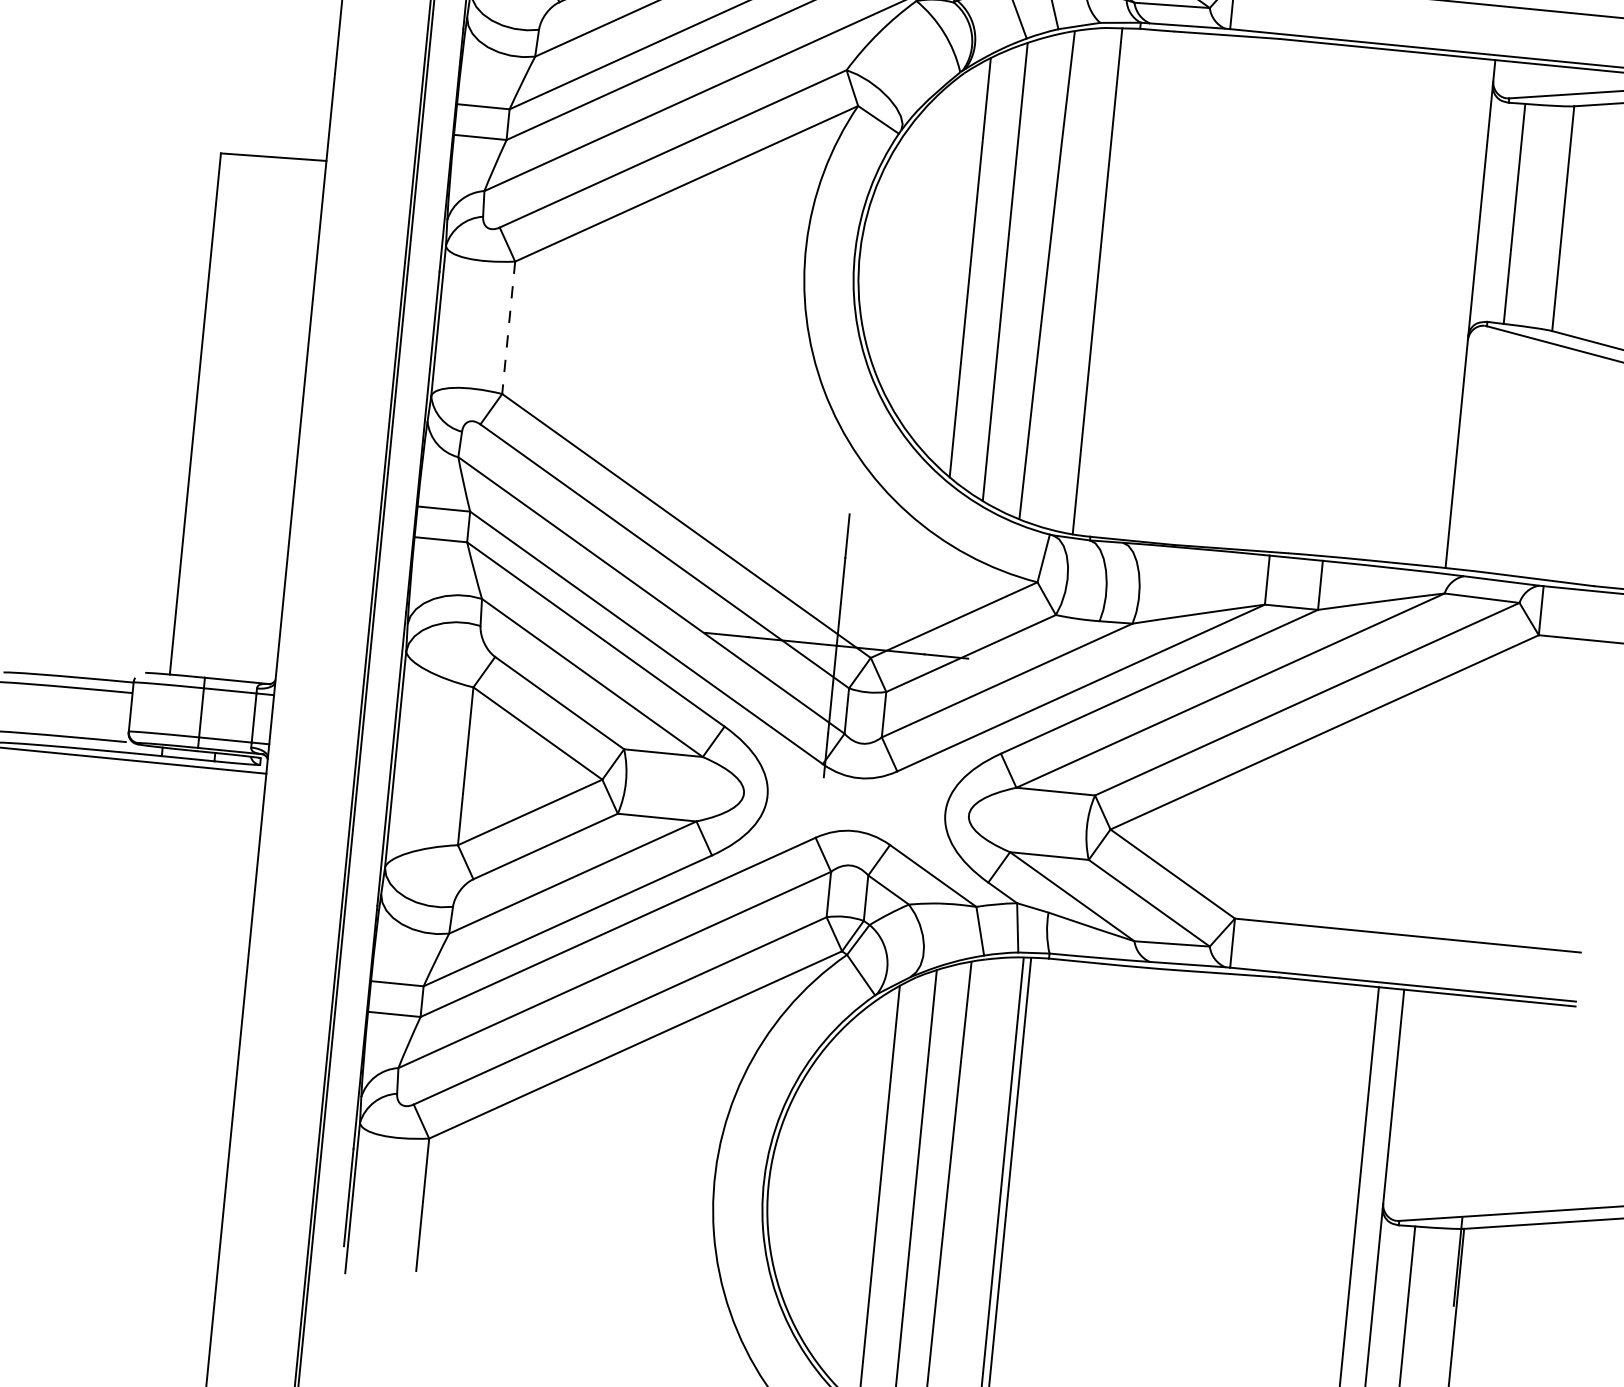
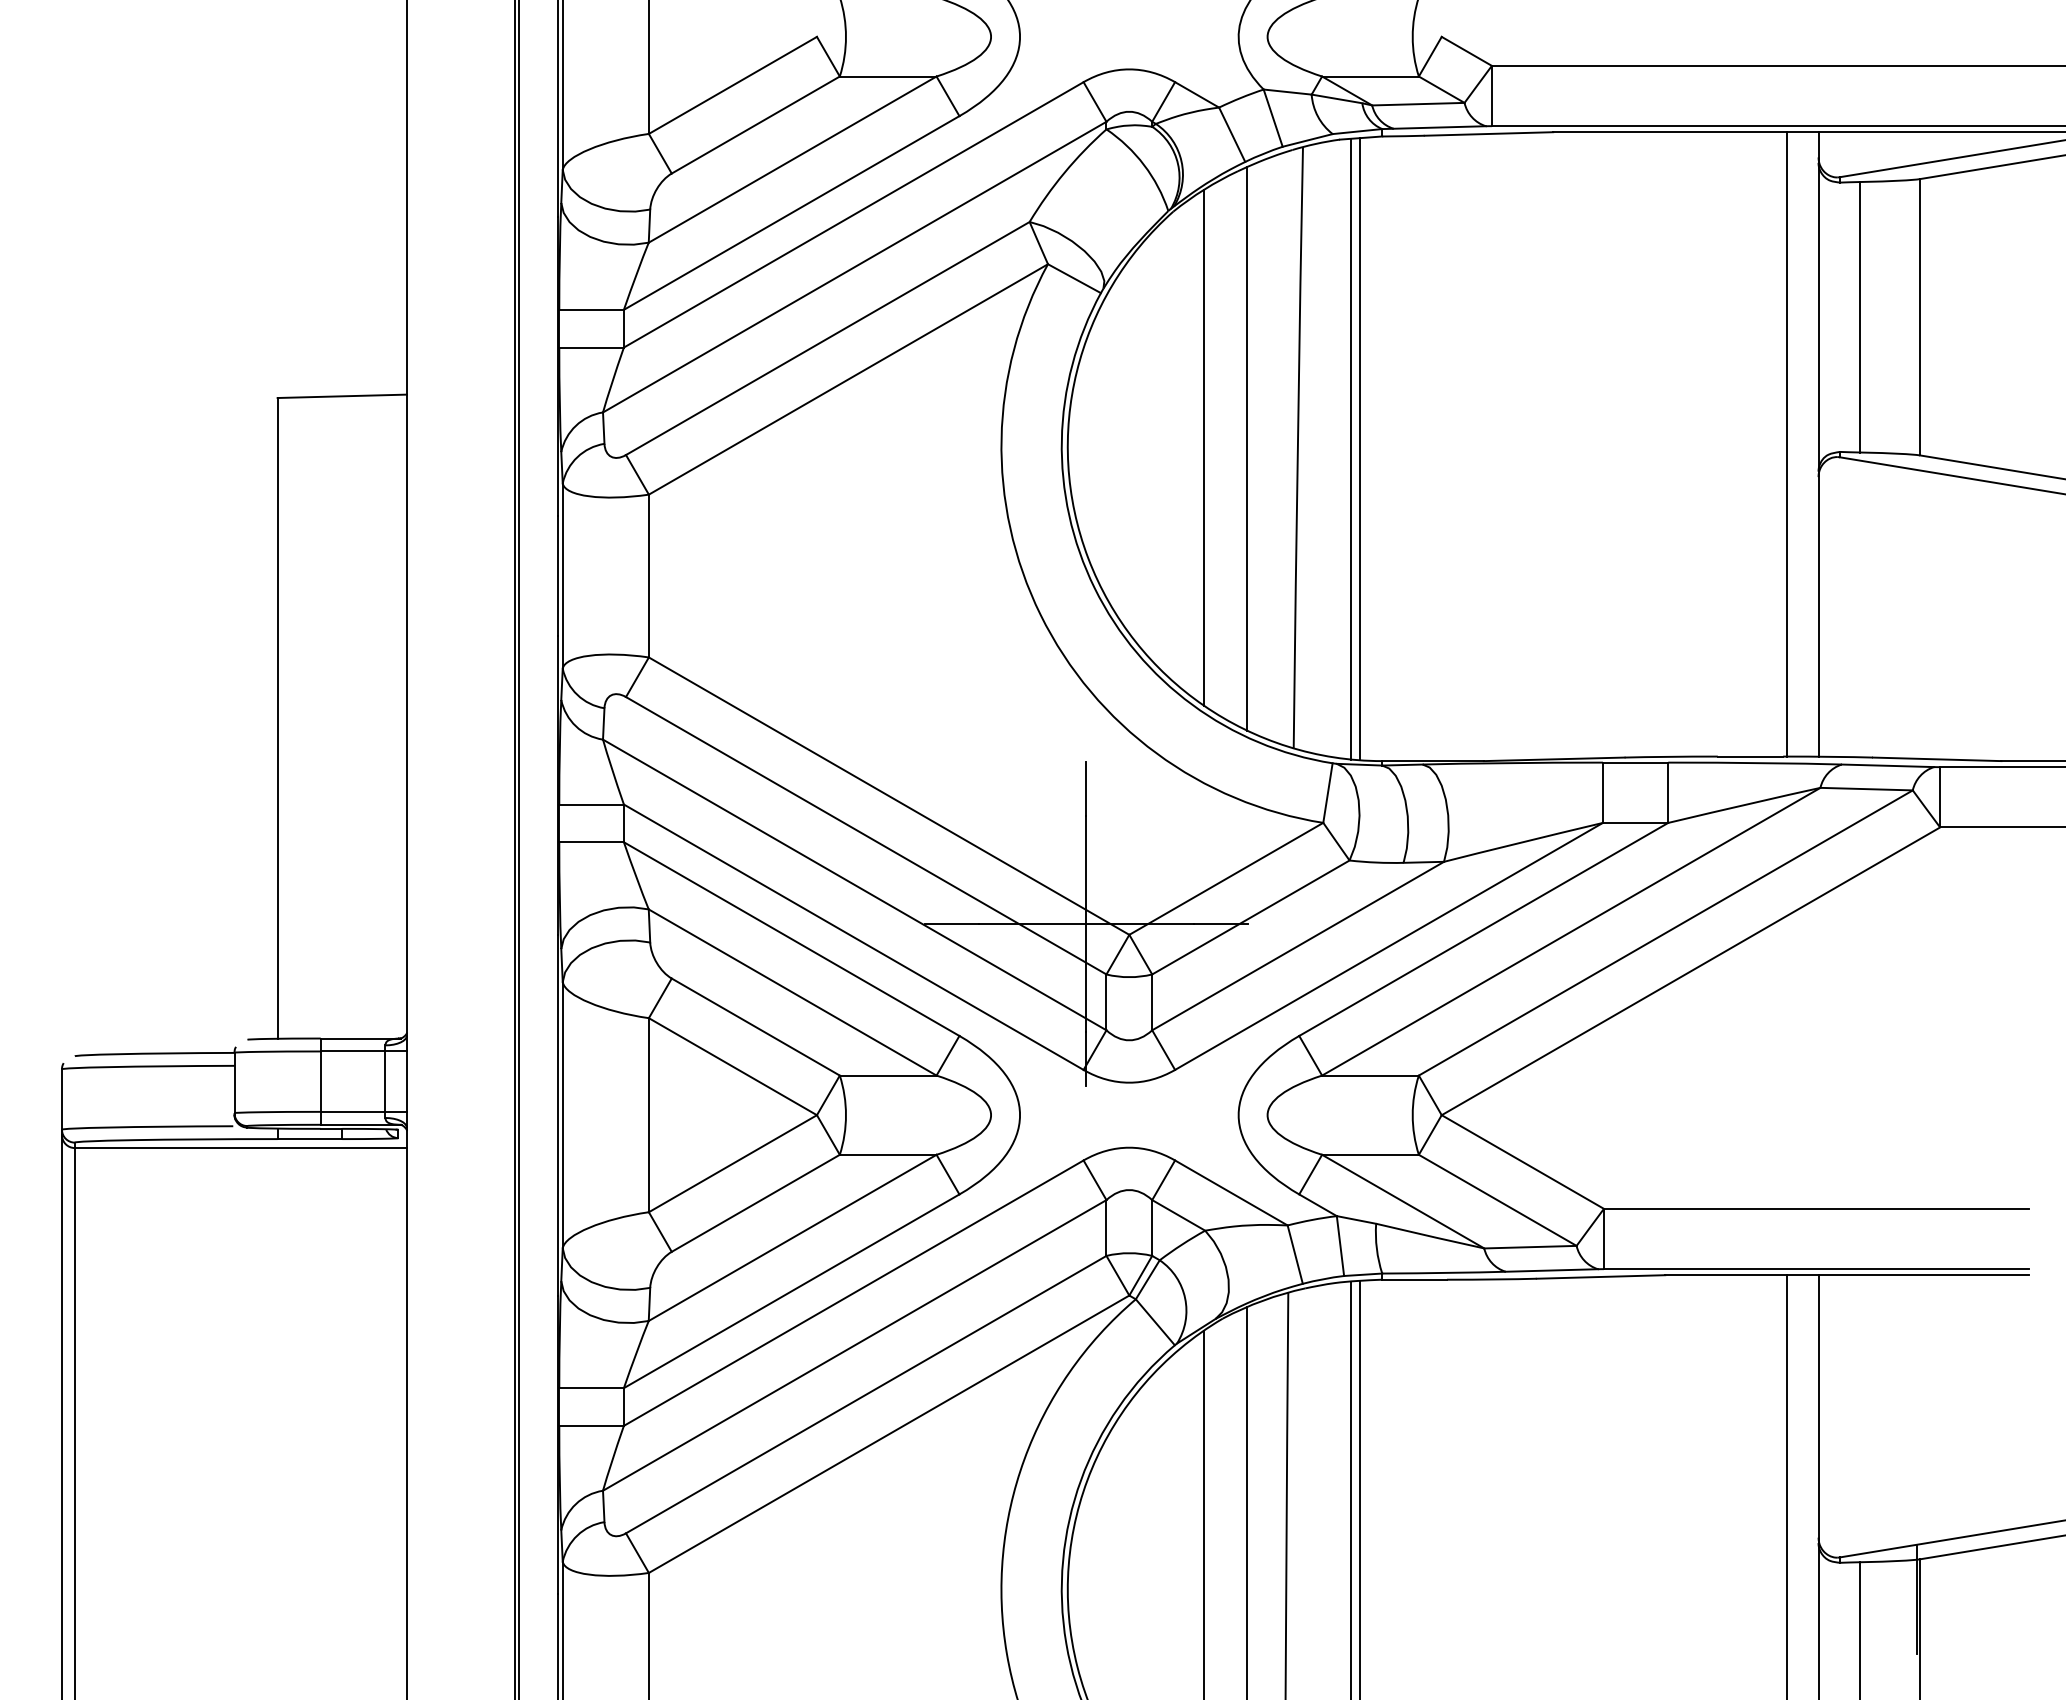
line: (1090, 280) -> (1351, 448), added
line: (1445, 311) -> (1787, 444), added
line: (508, 328) -> (648, 576), dashed -> solid

